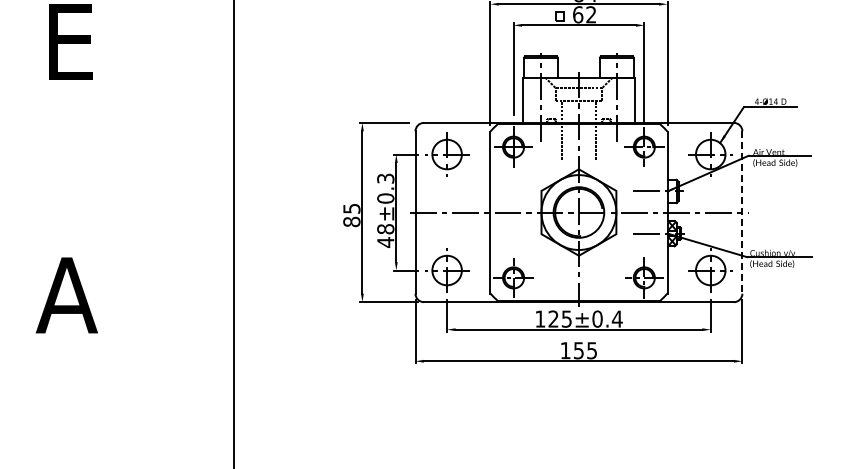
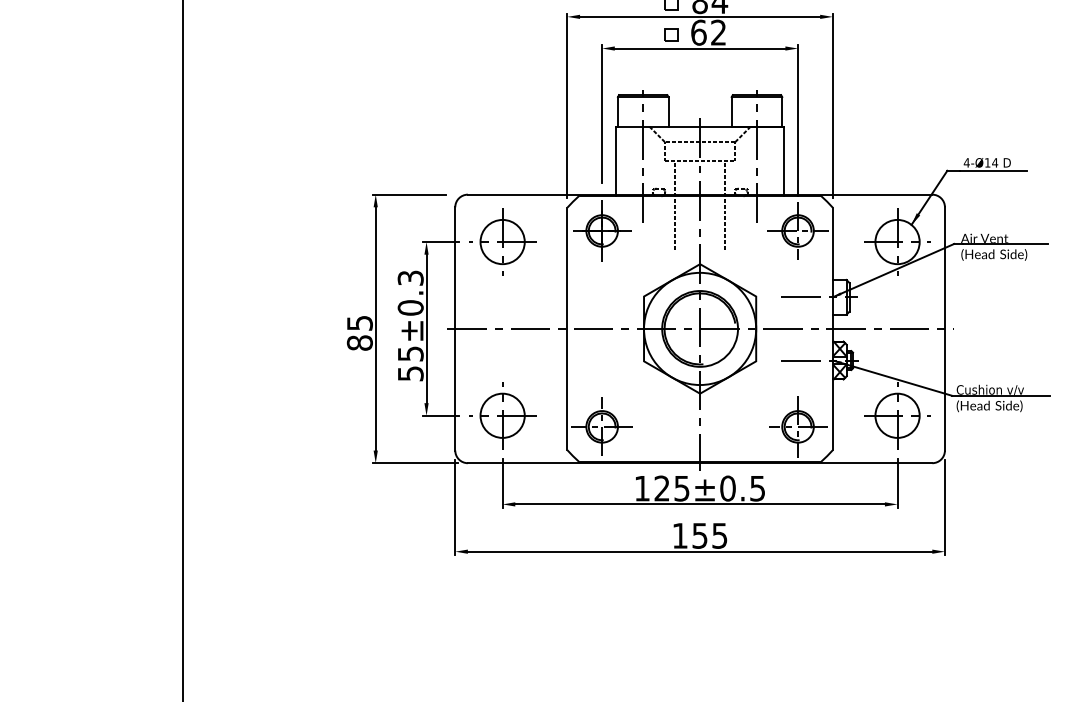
line: (742, 213) -> (945, 330), dashed -> solid
text: (385, 235) -> (410, 363), 48±0.3 -> 55±0.3
text: (616, 318) -> (756, 487), 125±0.4 -> 125±0.5

